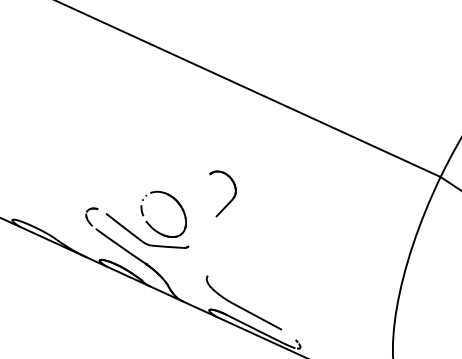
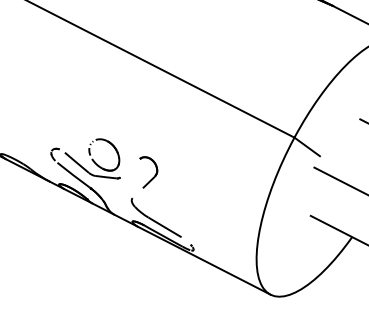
part: (230, 199) -> (153, 176), moved

